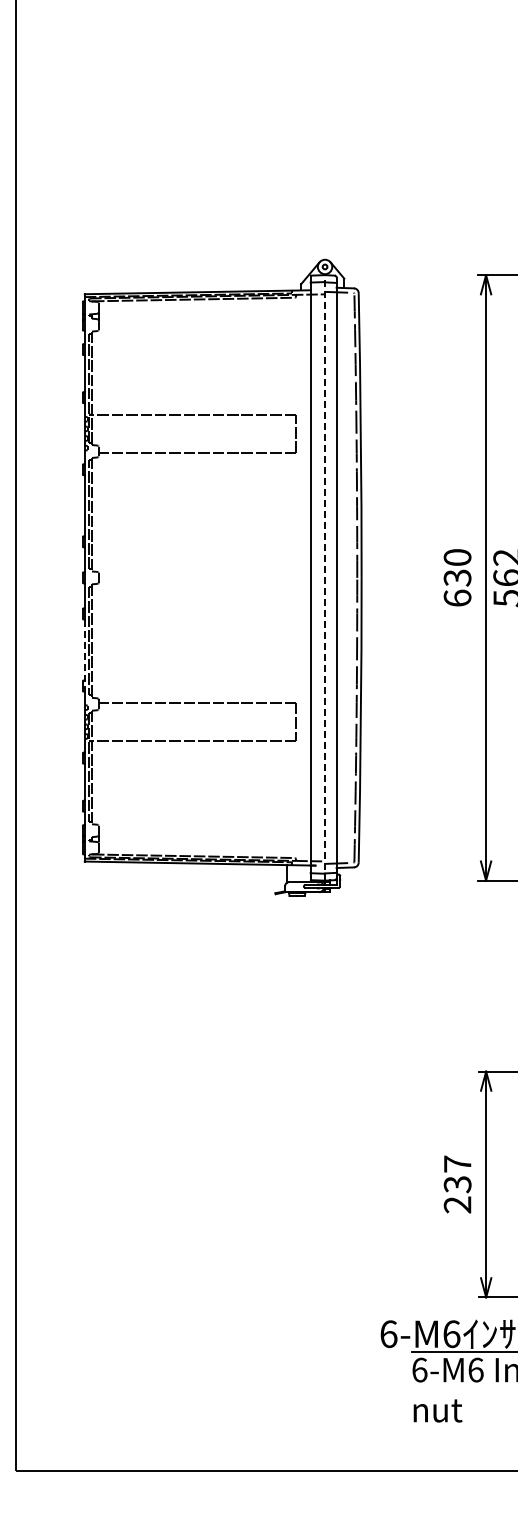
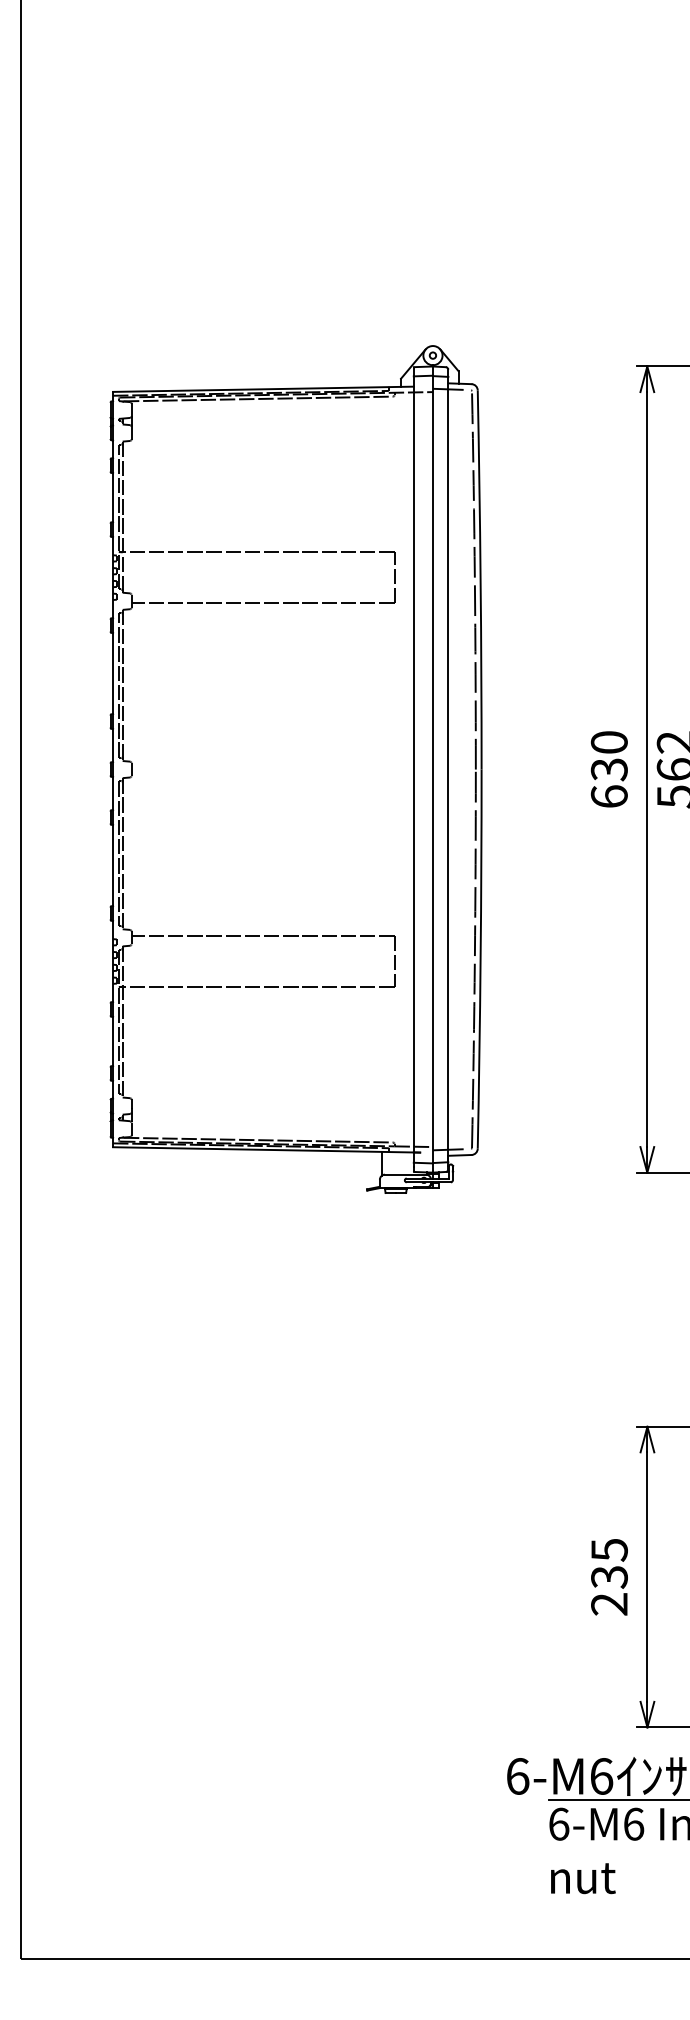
line: (325, 576) -> (433, 767), dashed -> solid
line: (84, 656) -> (112, 874), dashed -> solid
text: (457, 1163) -> (609, 1549), 237 -> 235

